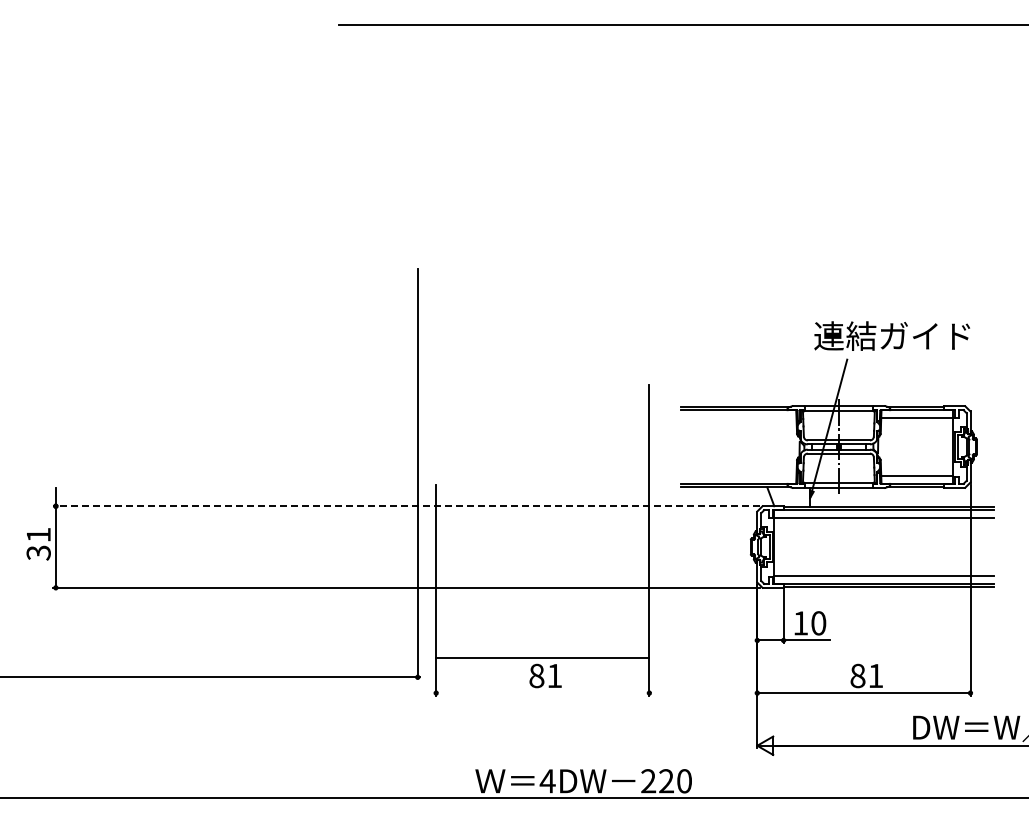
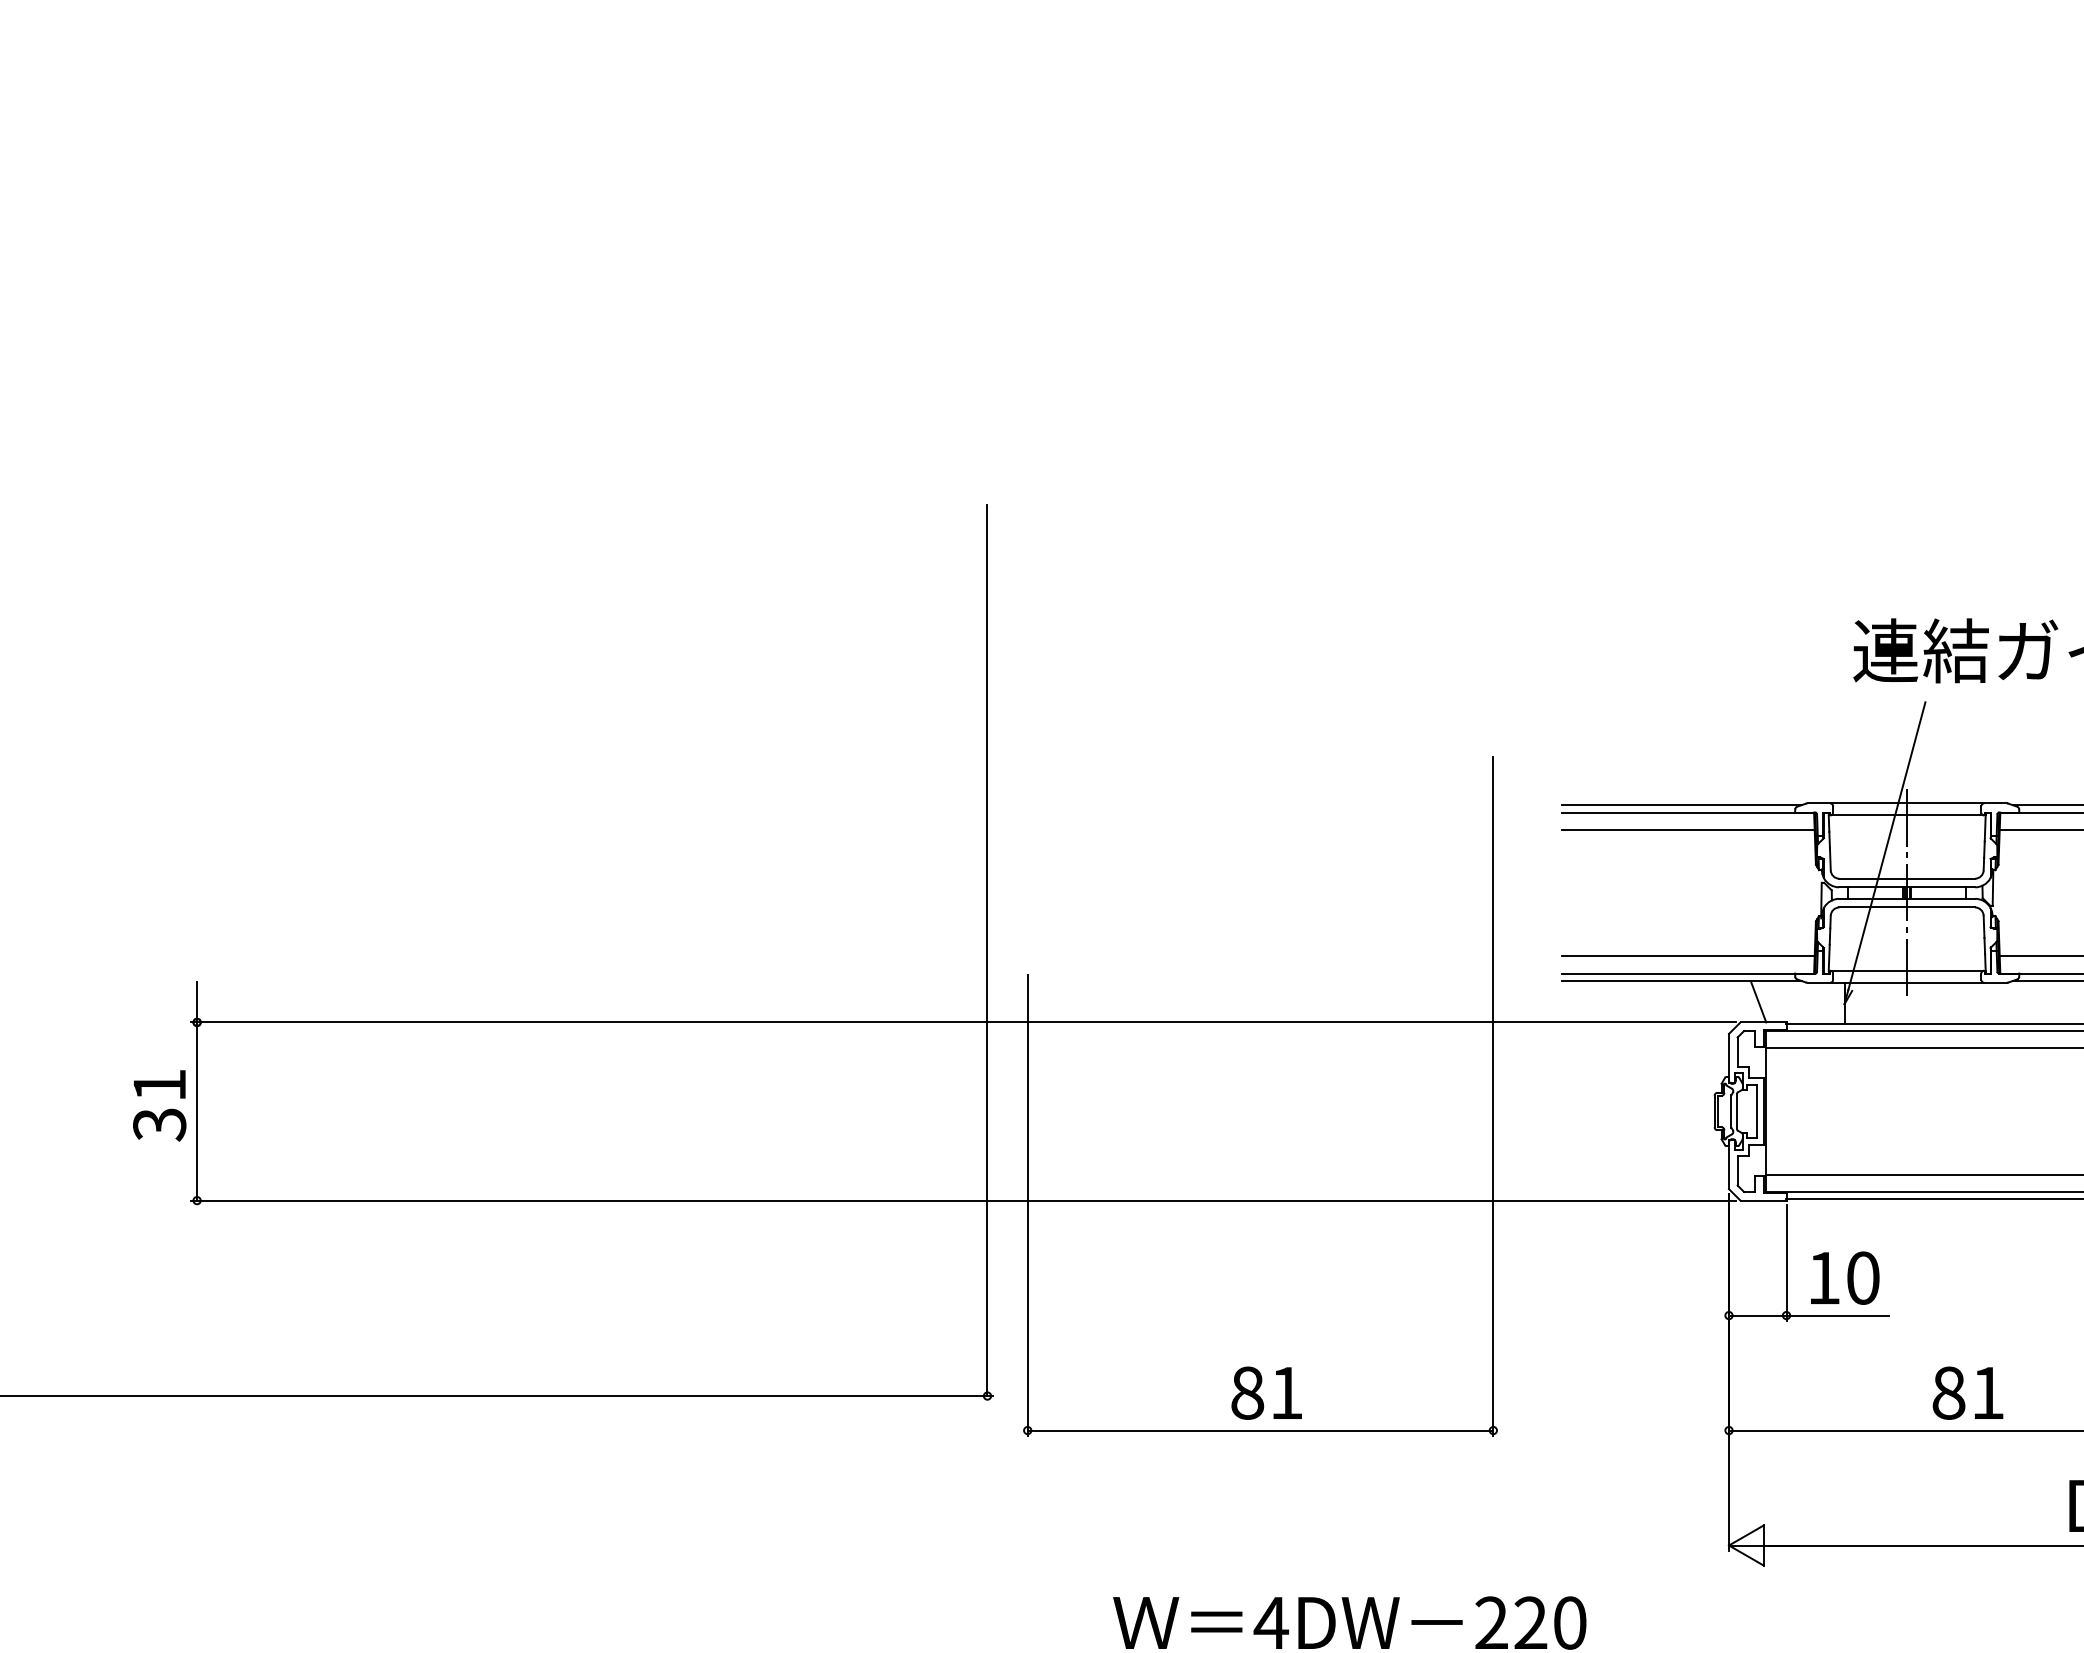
line: (738, 418) -> (1687, 830), added
line: (738, 475) -> (1687, 955), added
line: (406, 506) -> (962, 1022), dashed -> solid
line: (542, 658) -> (1259, 1431), moved

